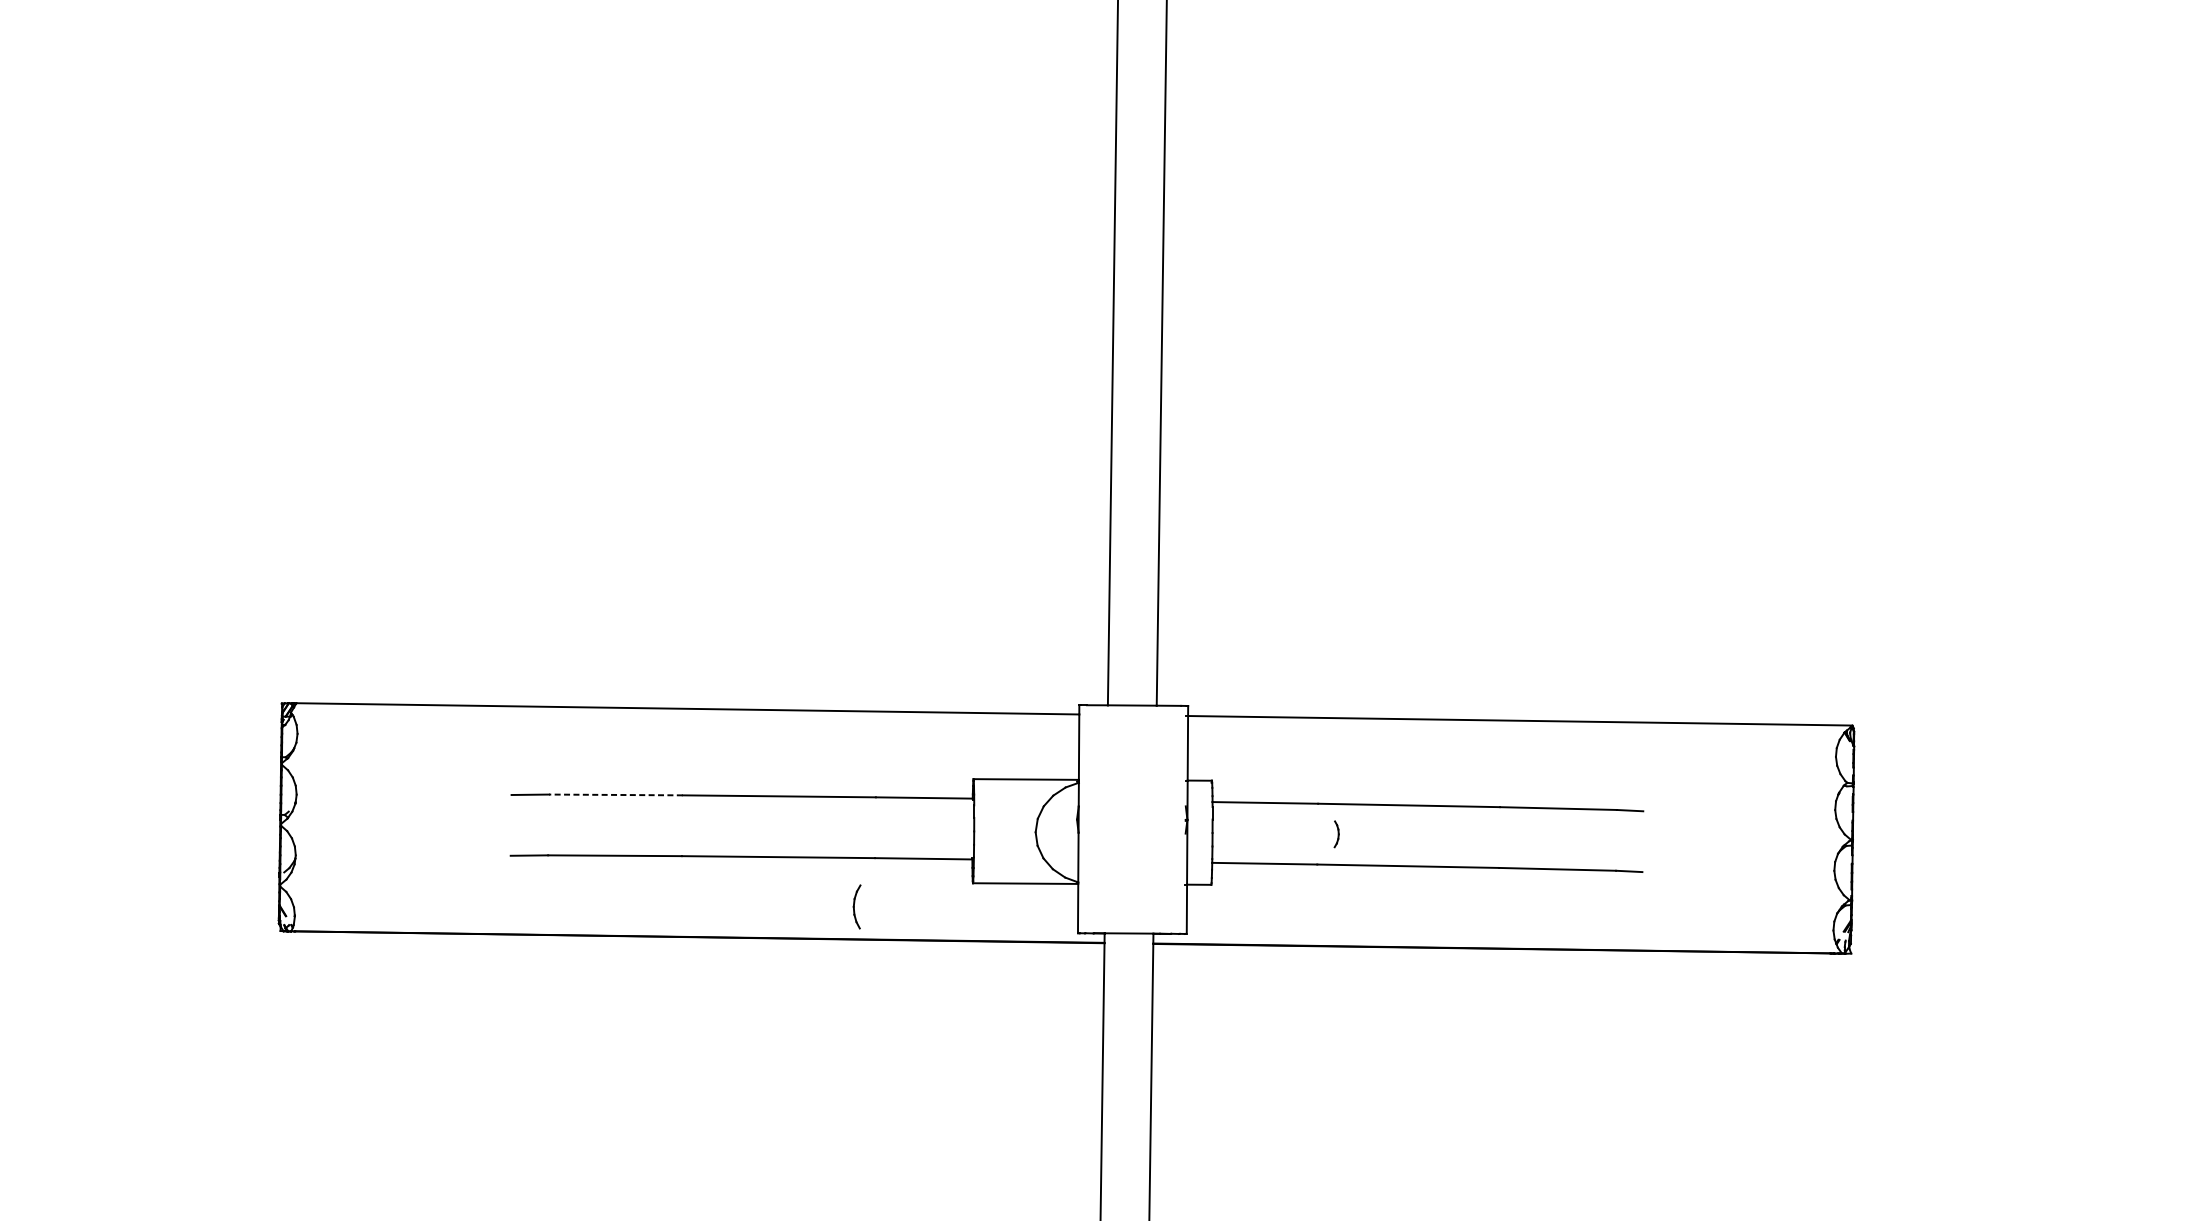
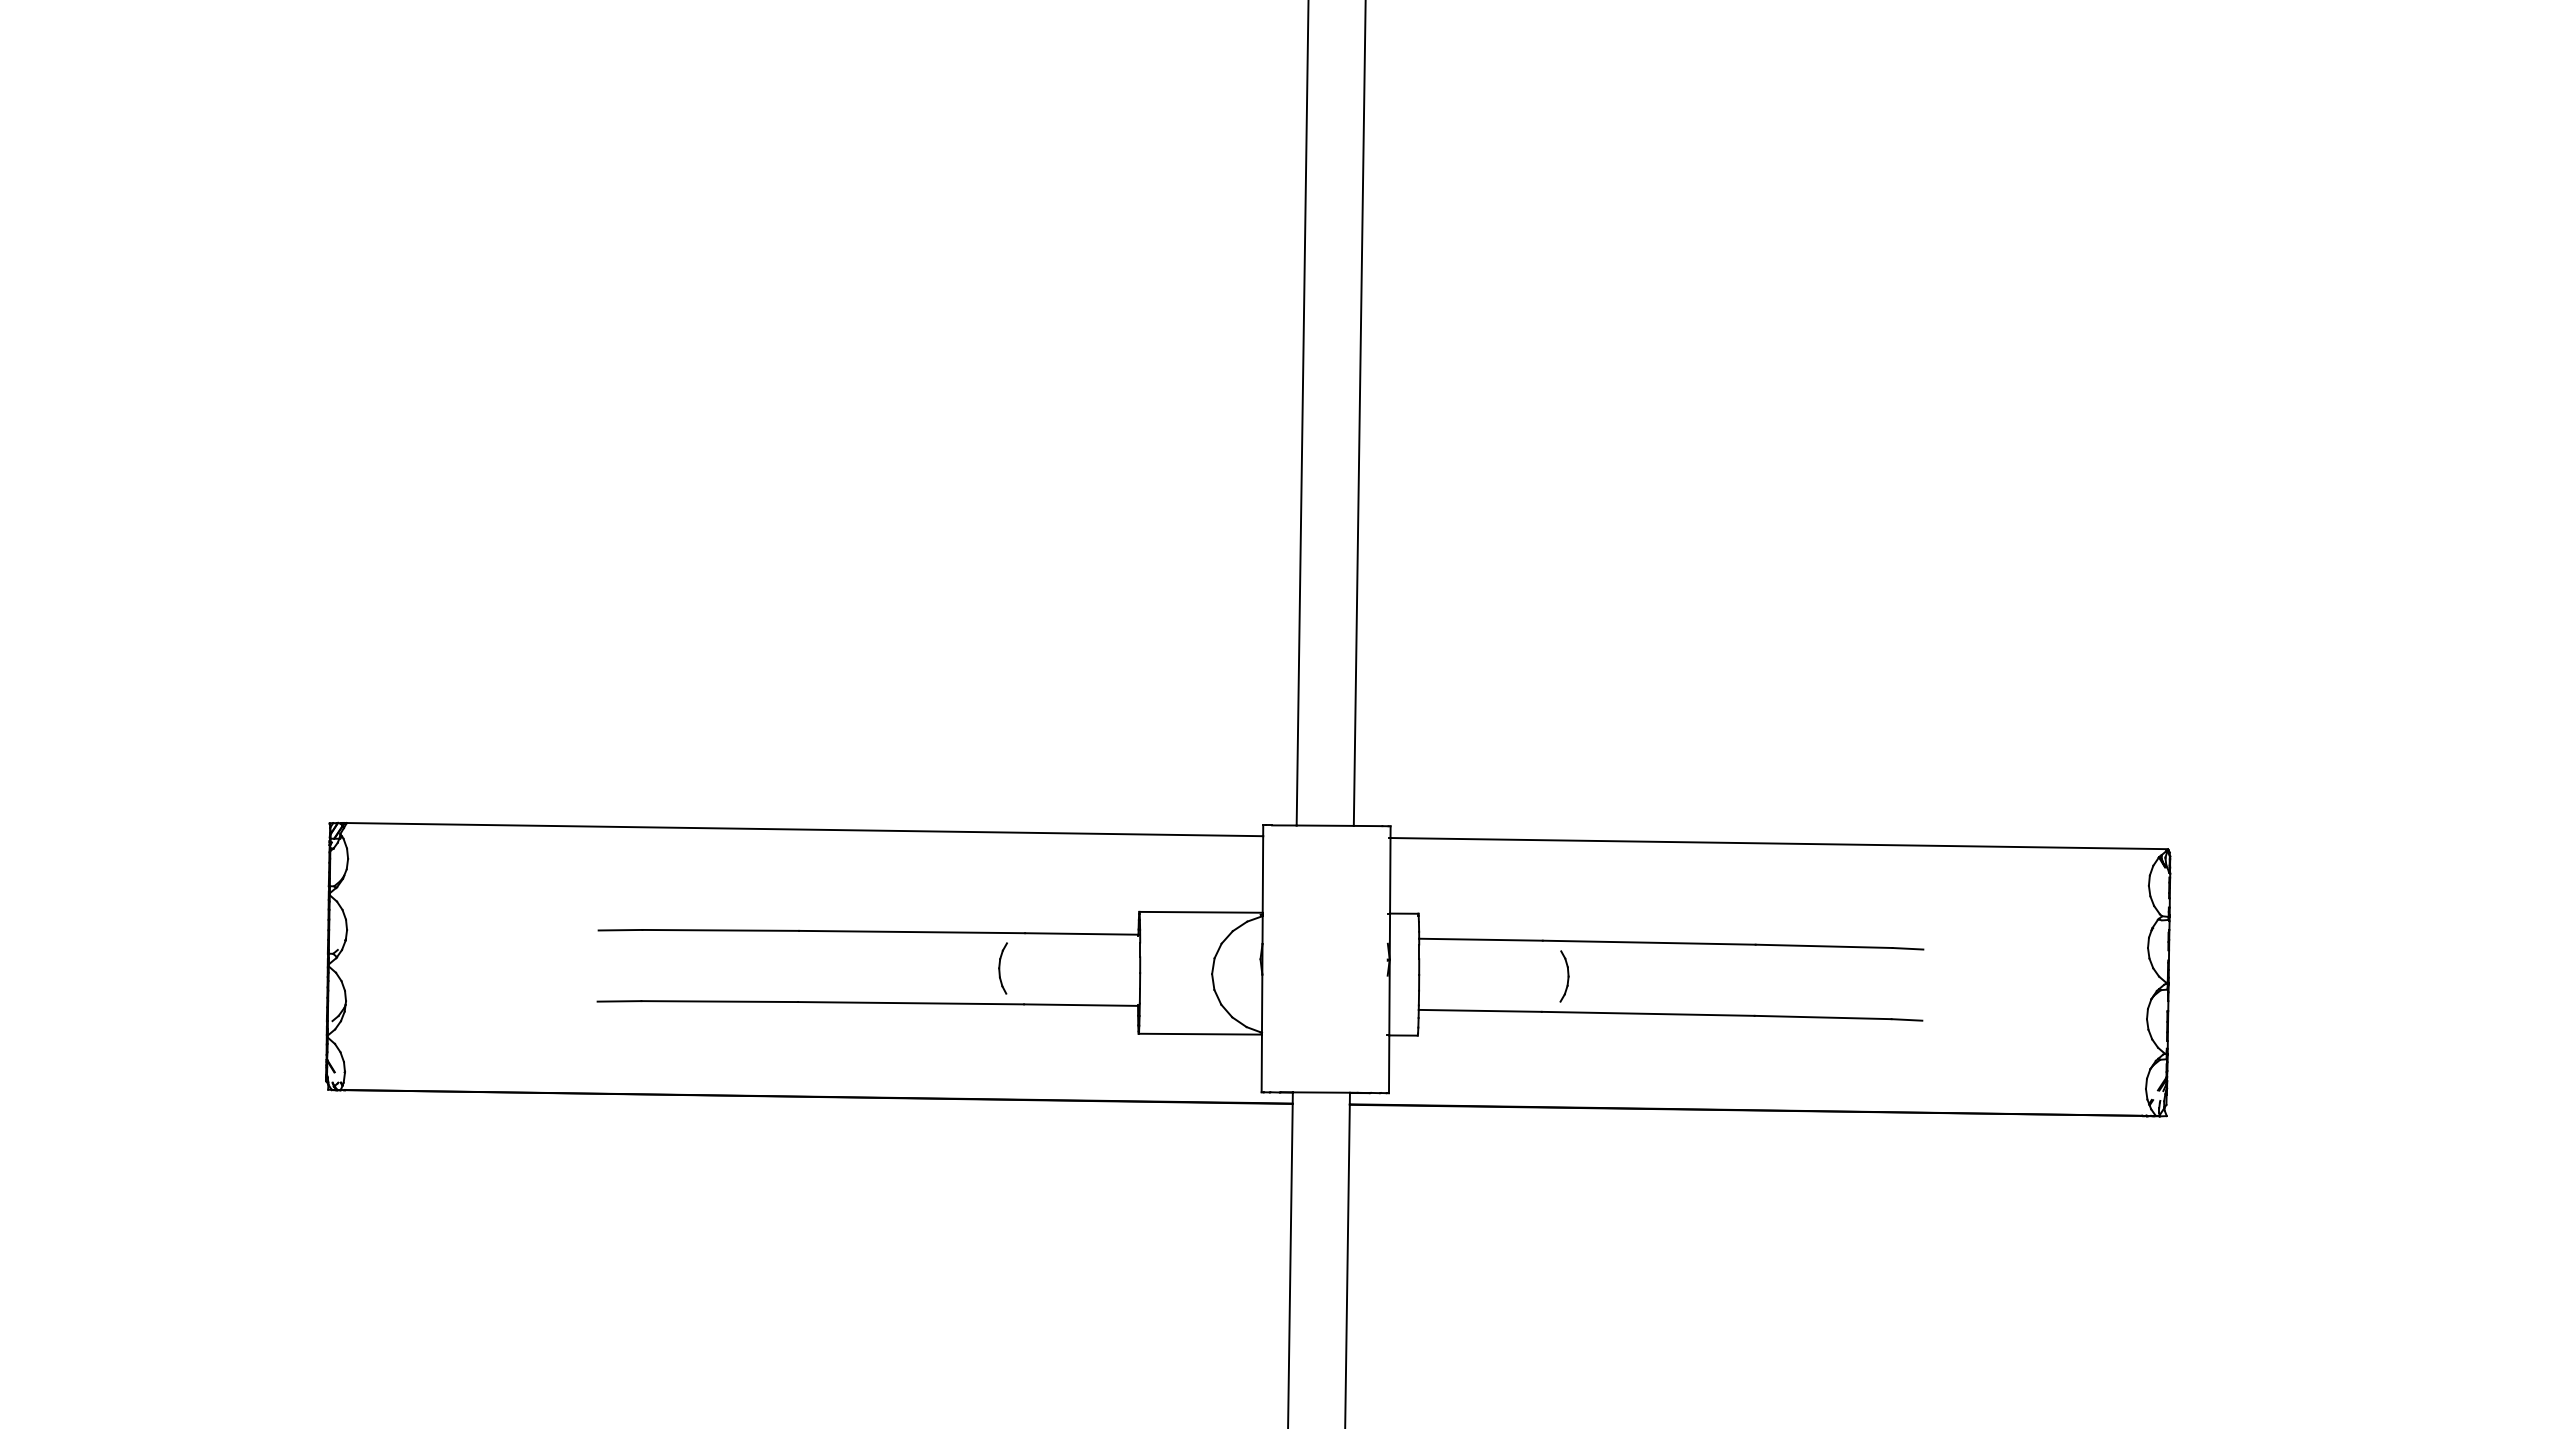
line: (615, 795) -> (720, 930), dashed -> solid
part: (1336, 834) -> (1564, 976), size x1.67
part: (856, 906) -> (1002, 968), moved

